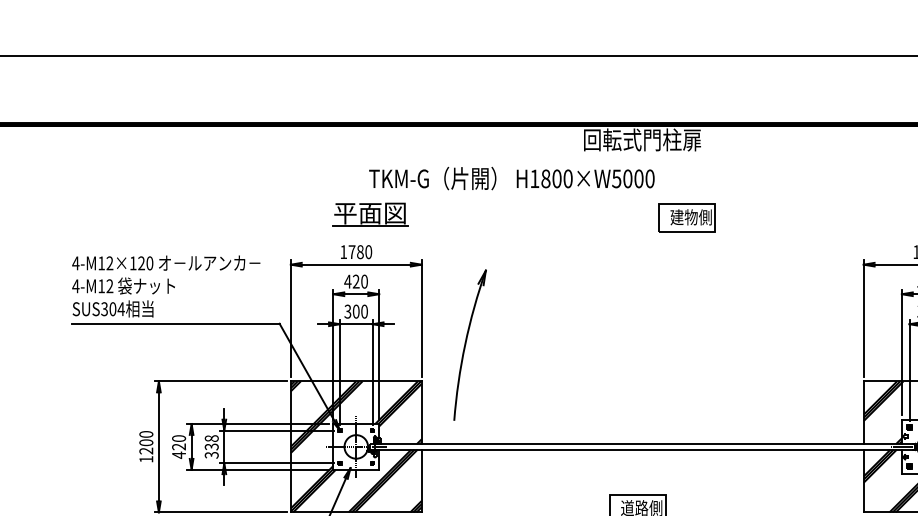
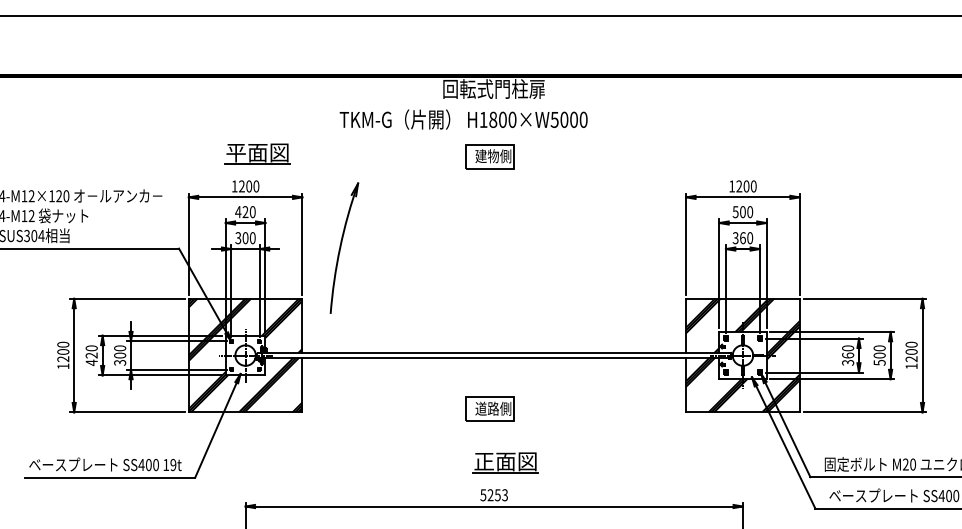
text: (511, 178) -> (463, 119), moved
part: (686, 217) -> (489, 156), moved
text: (356, 252) -> (245, 186), 1780 -> 1200
part: (470, 344) -> (344, 247), moved
text: (212, 442) -> (120, 351), 338 -> 300

